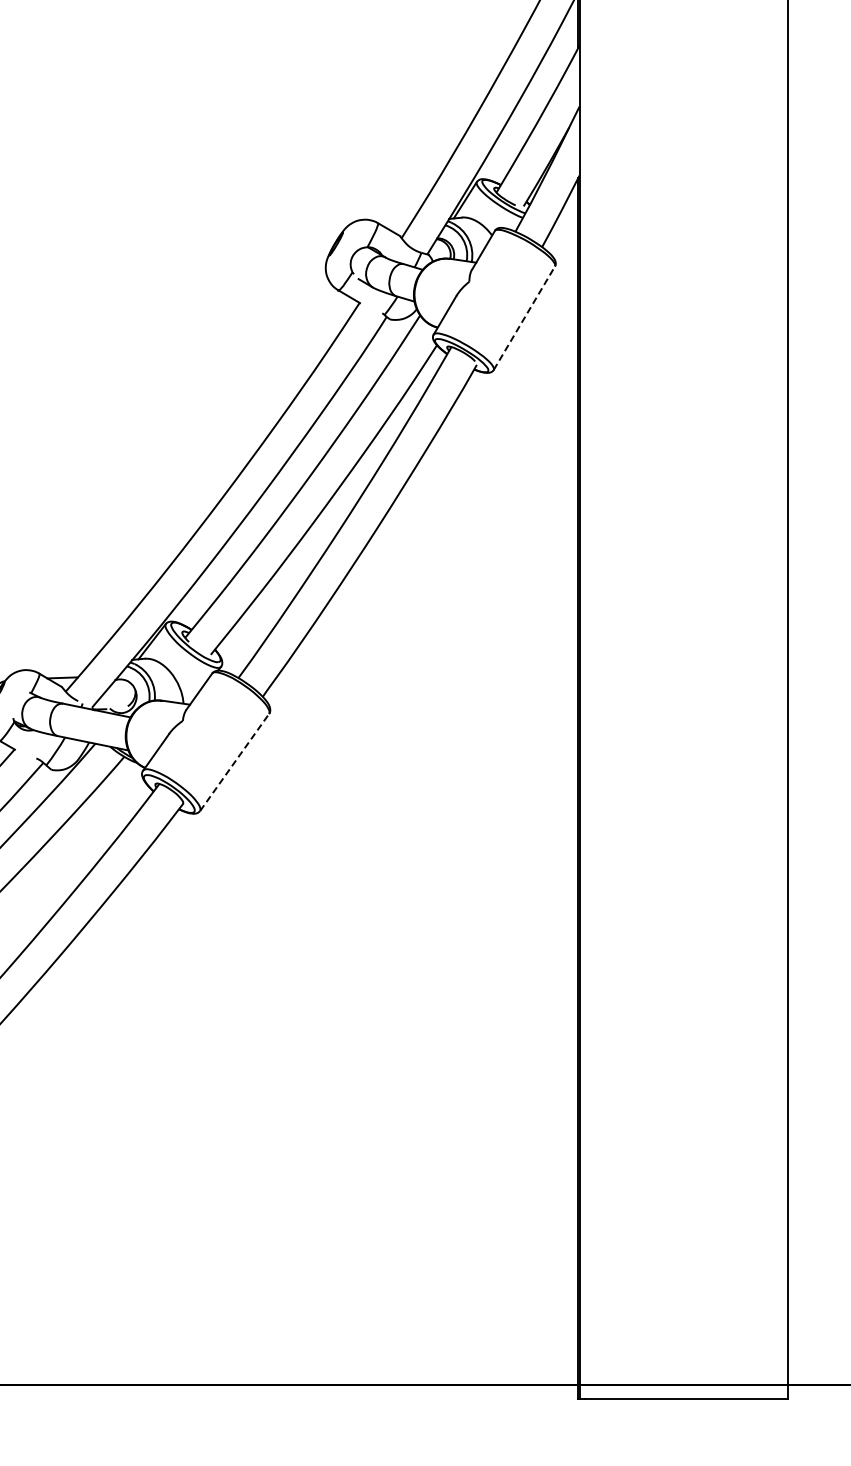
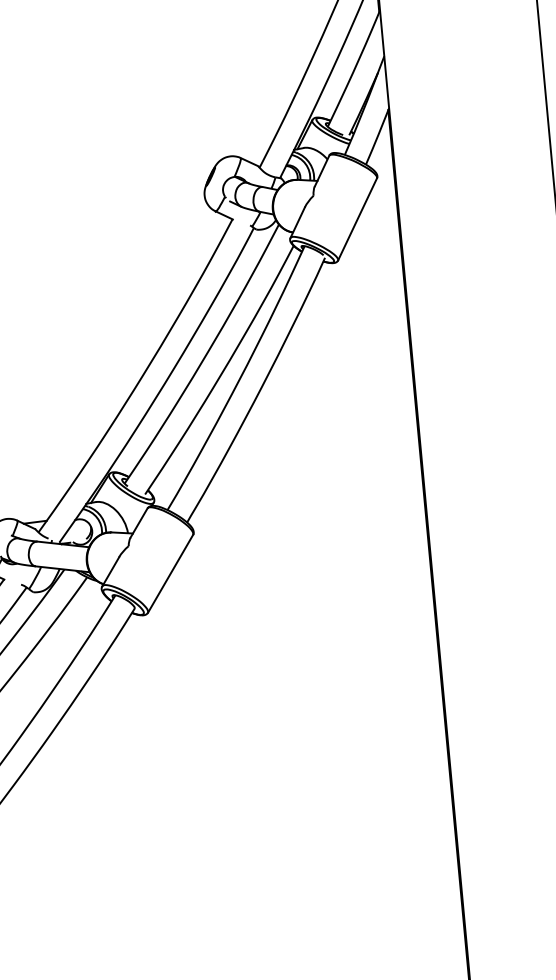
line: (524, 317) -> (357, 218), dashed -> solid
line: (234, 762) -> (170, 573), dashed -> solid

